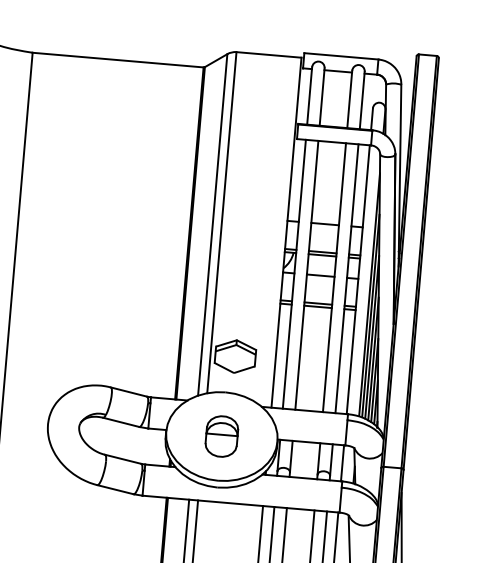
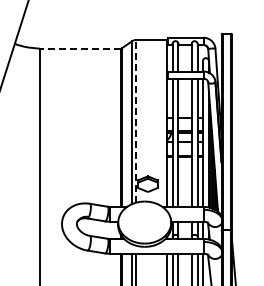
line: (118, 59) -> (80, 48), solid -> dashed
line: (222, 220) -> (136, 120), solid -> dashed
part: (221, 436) -> (144, 222), removed

